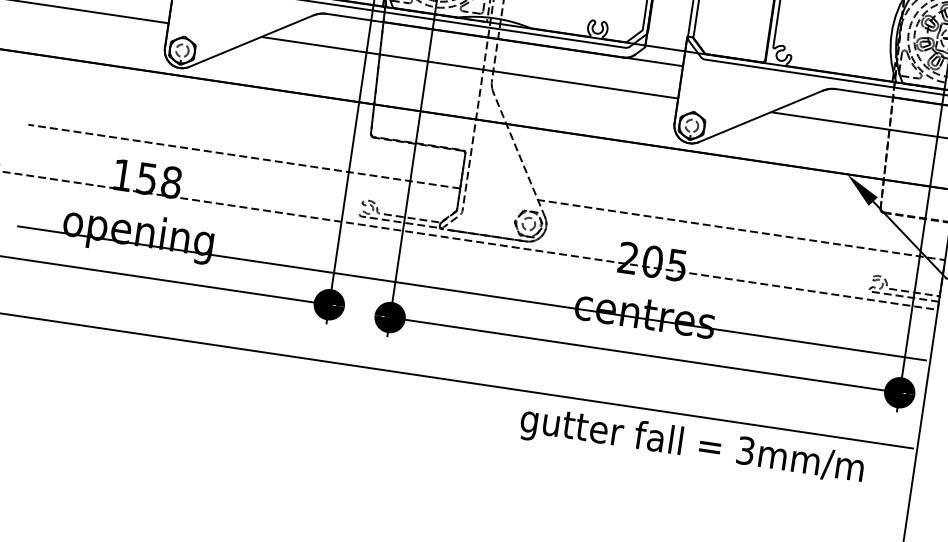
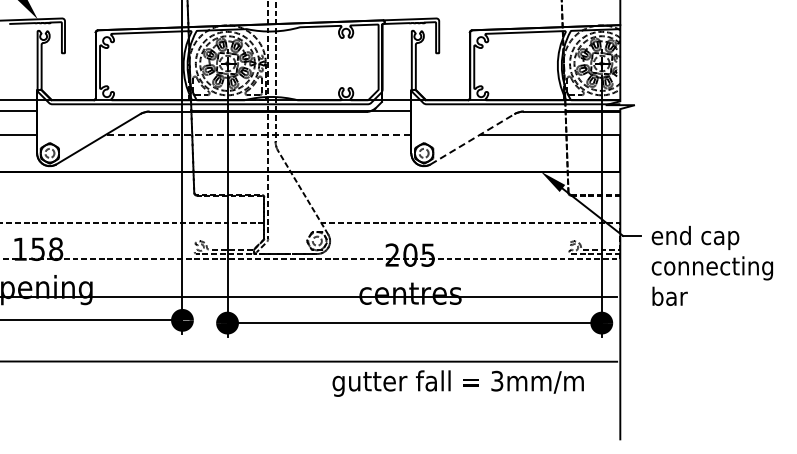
line: (468, 68) -> (257, 135), solid -> dashed
line: (760, 116) -> (472, 139), solid -> dashed

